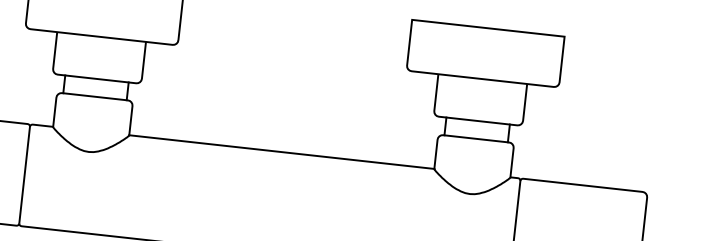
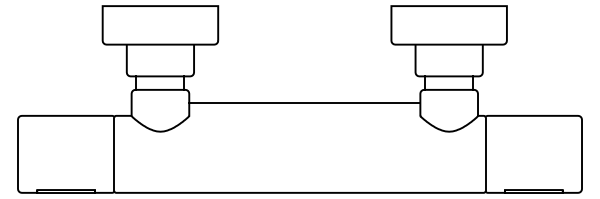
line: (281, 151) -> (304, 102), moved

